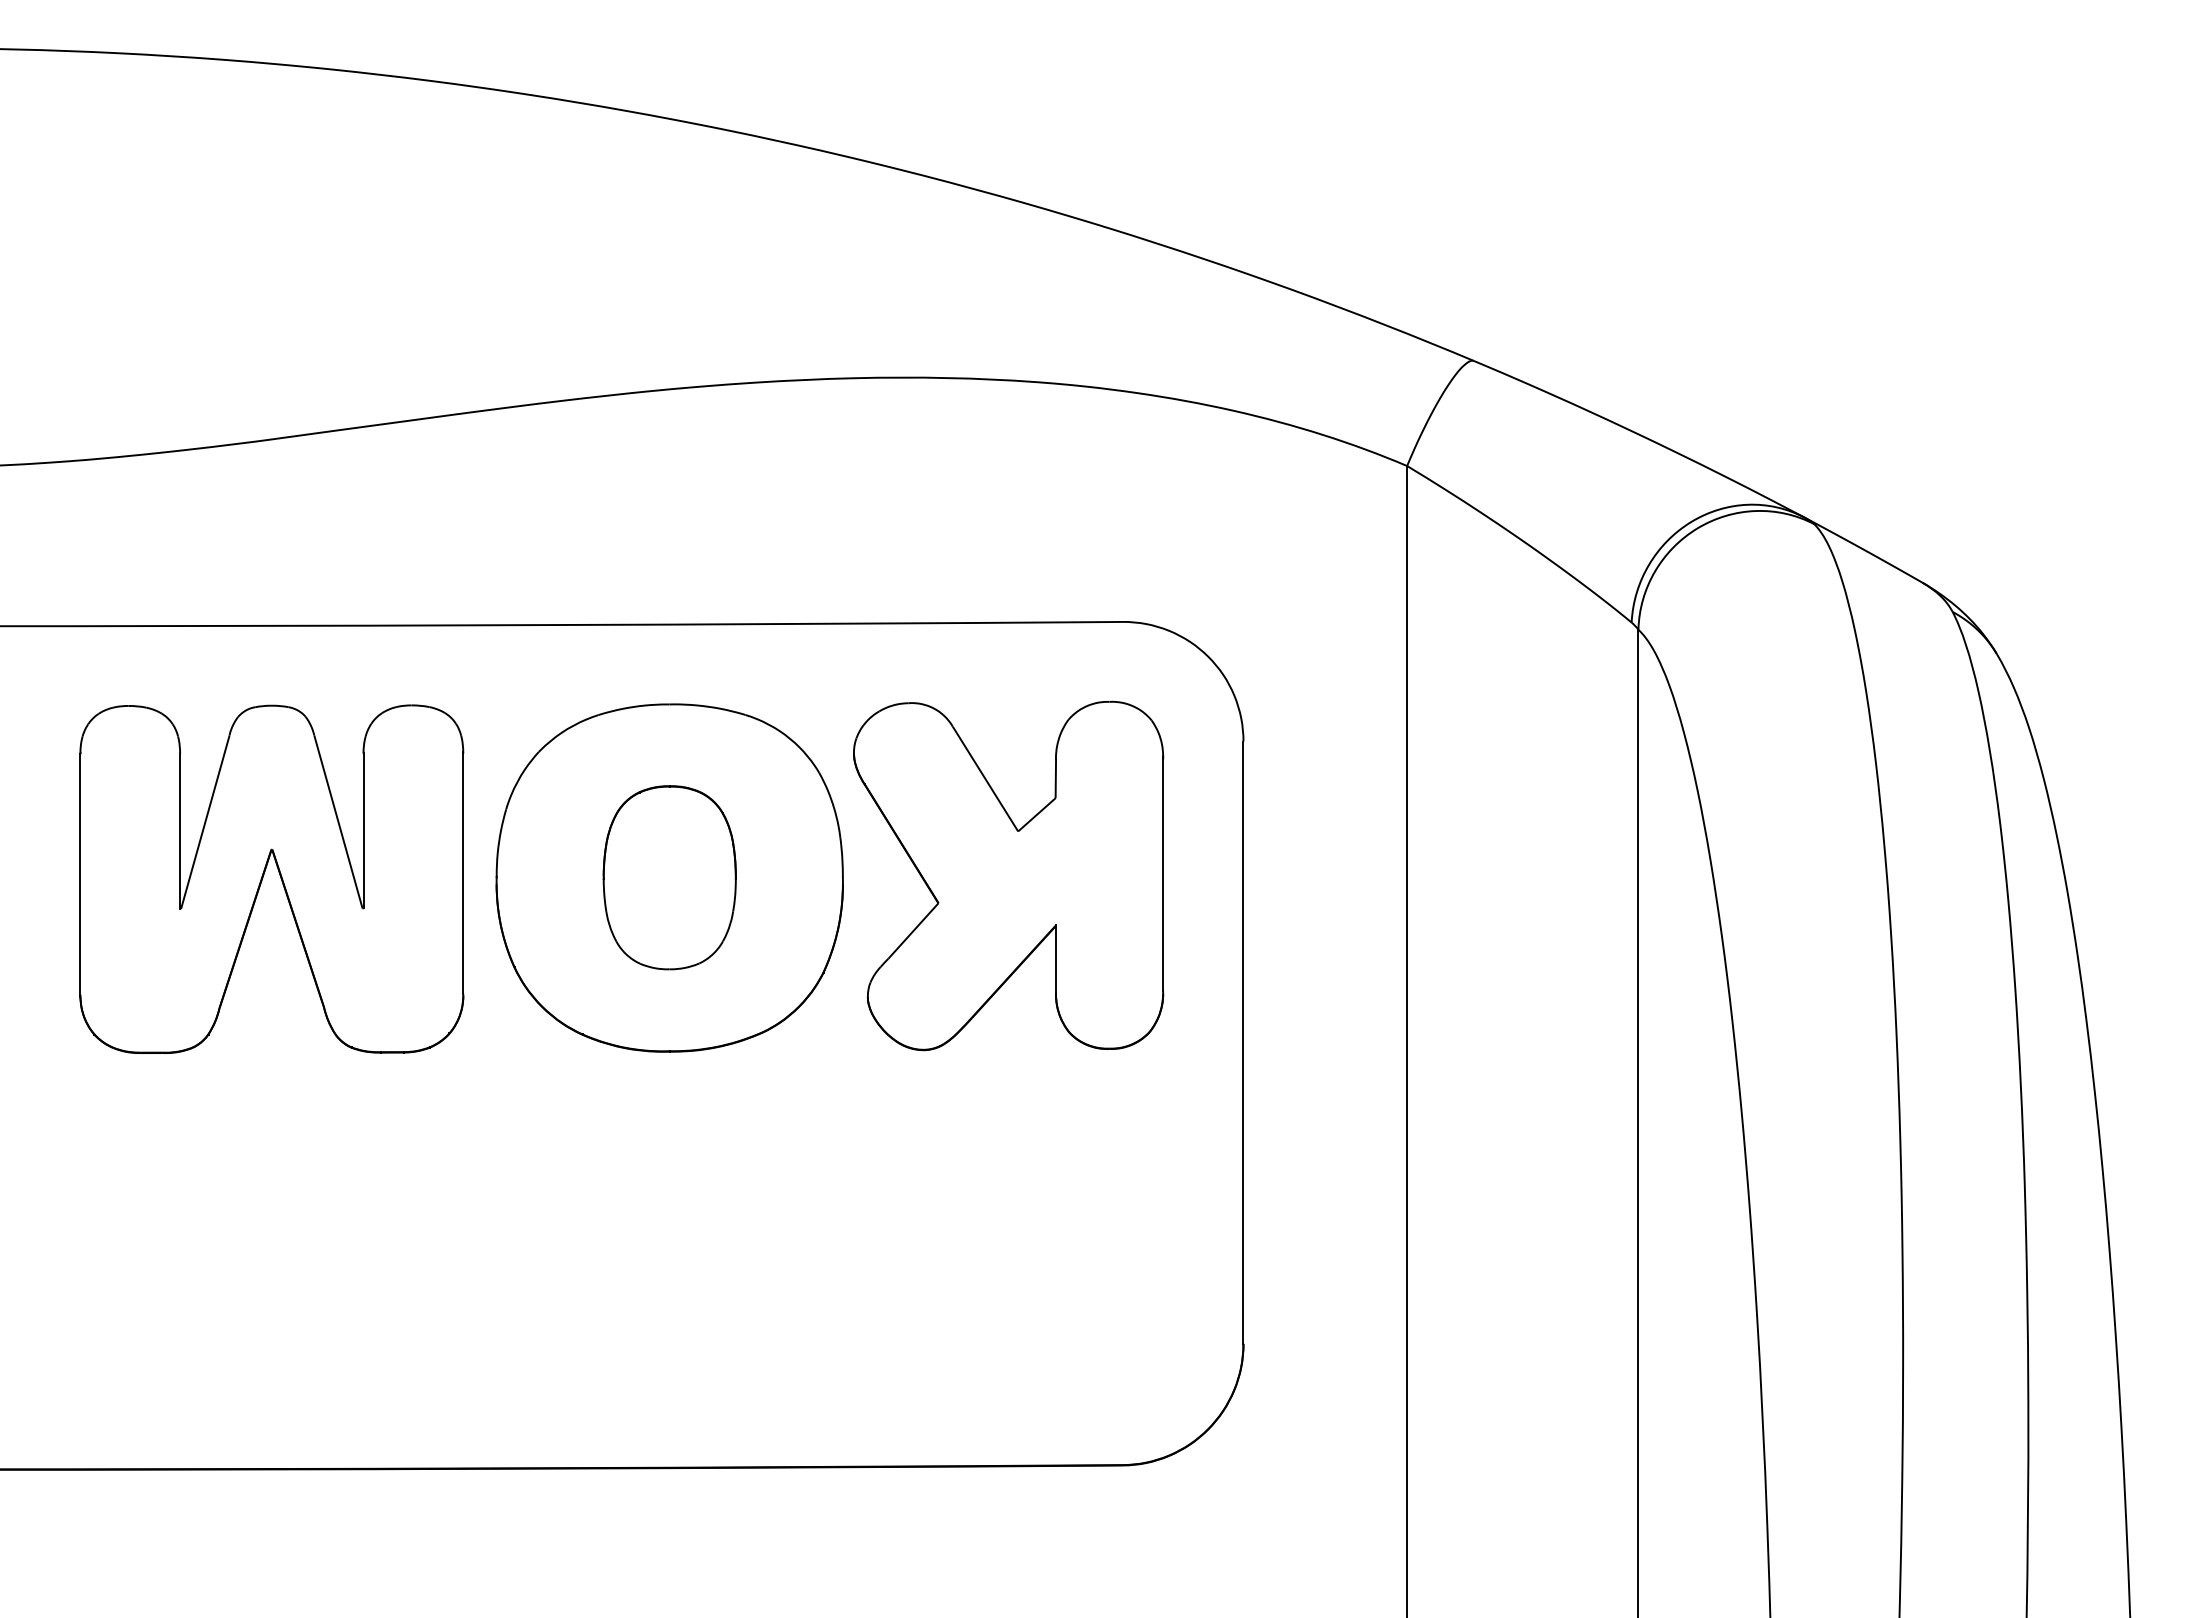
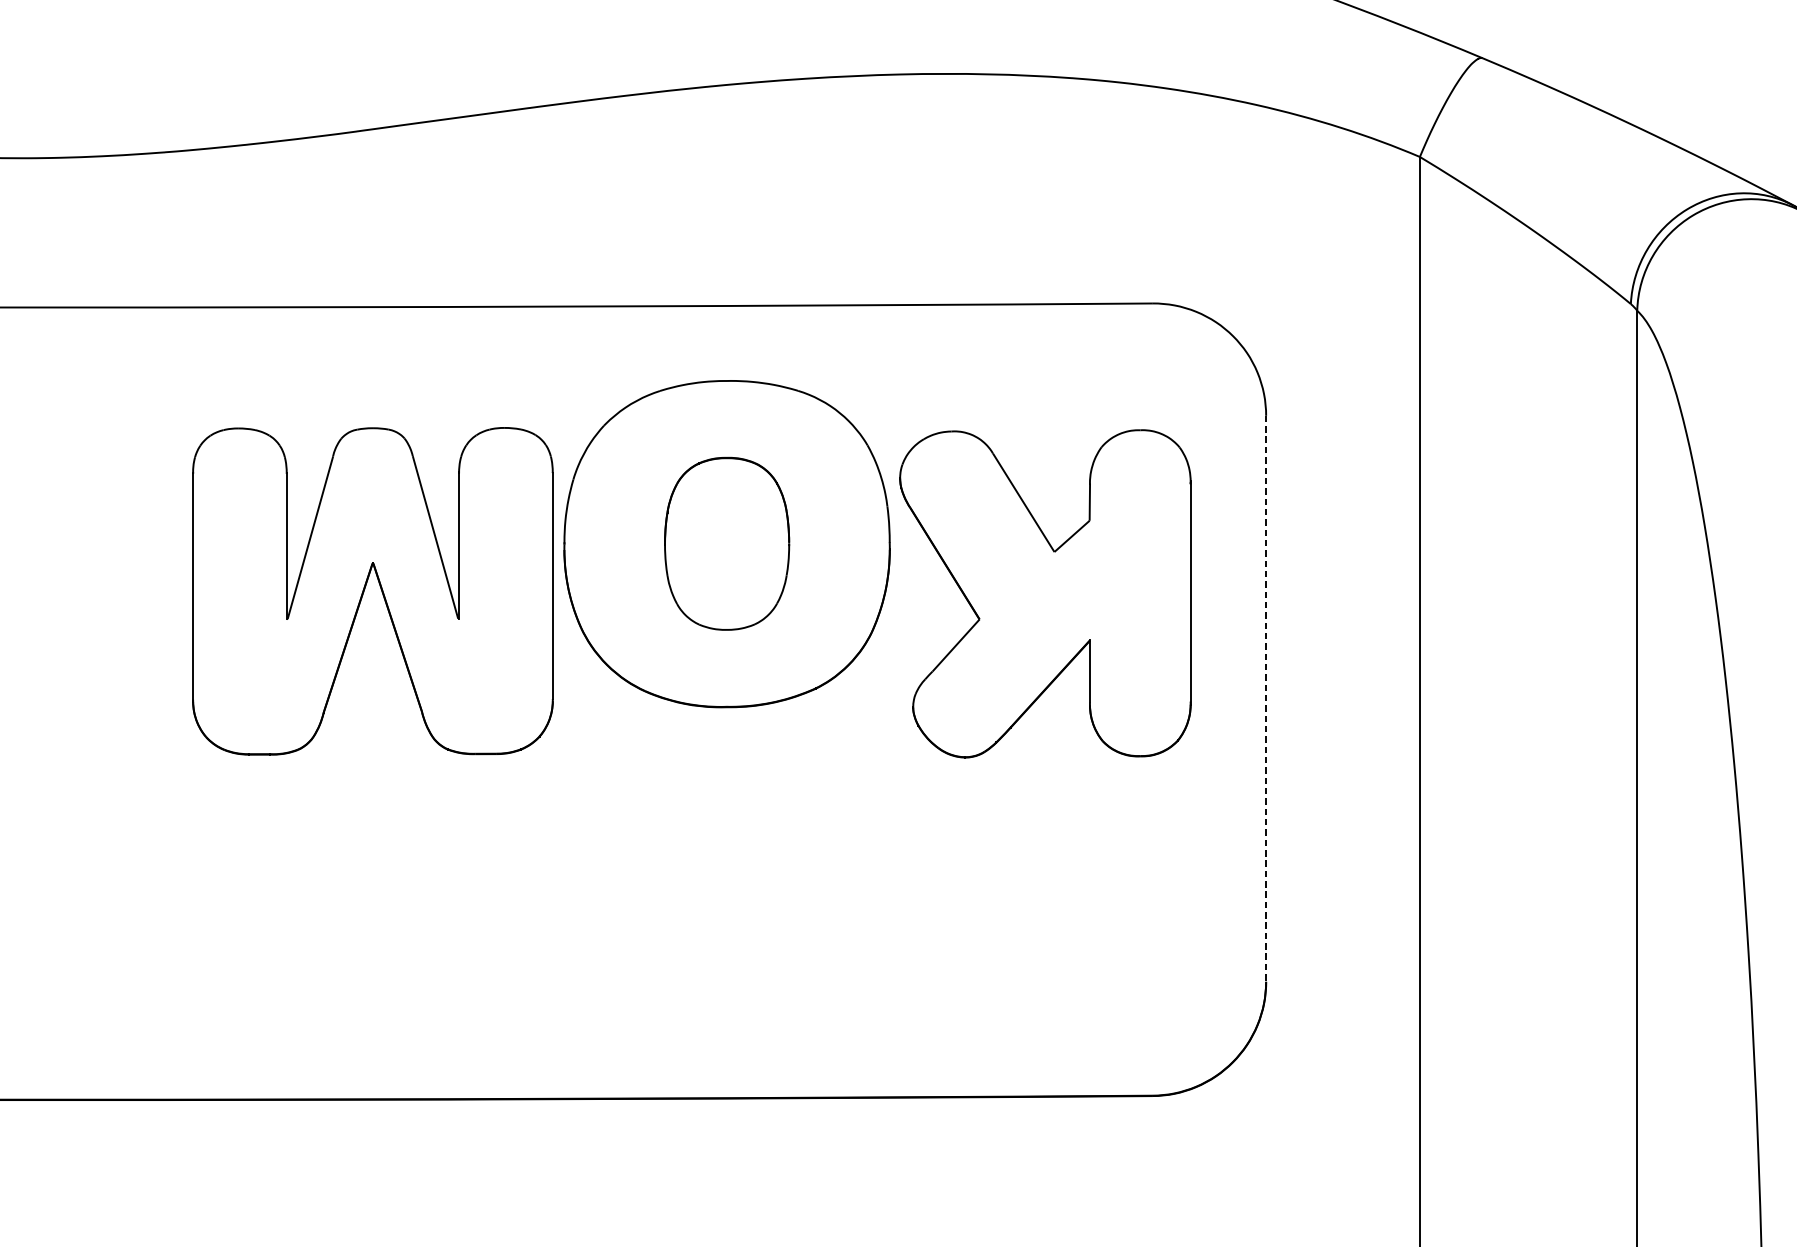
part: (264, 875) -> (366, 587), moved
part: (1008, 875) -> (1045, 593), moved
line: (1243, 1043) -> (1266, 699), solid -> dashed

